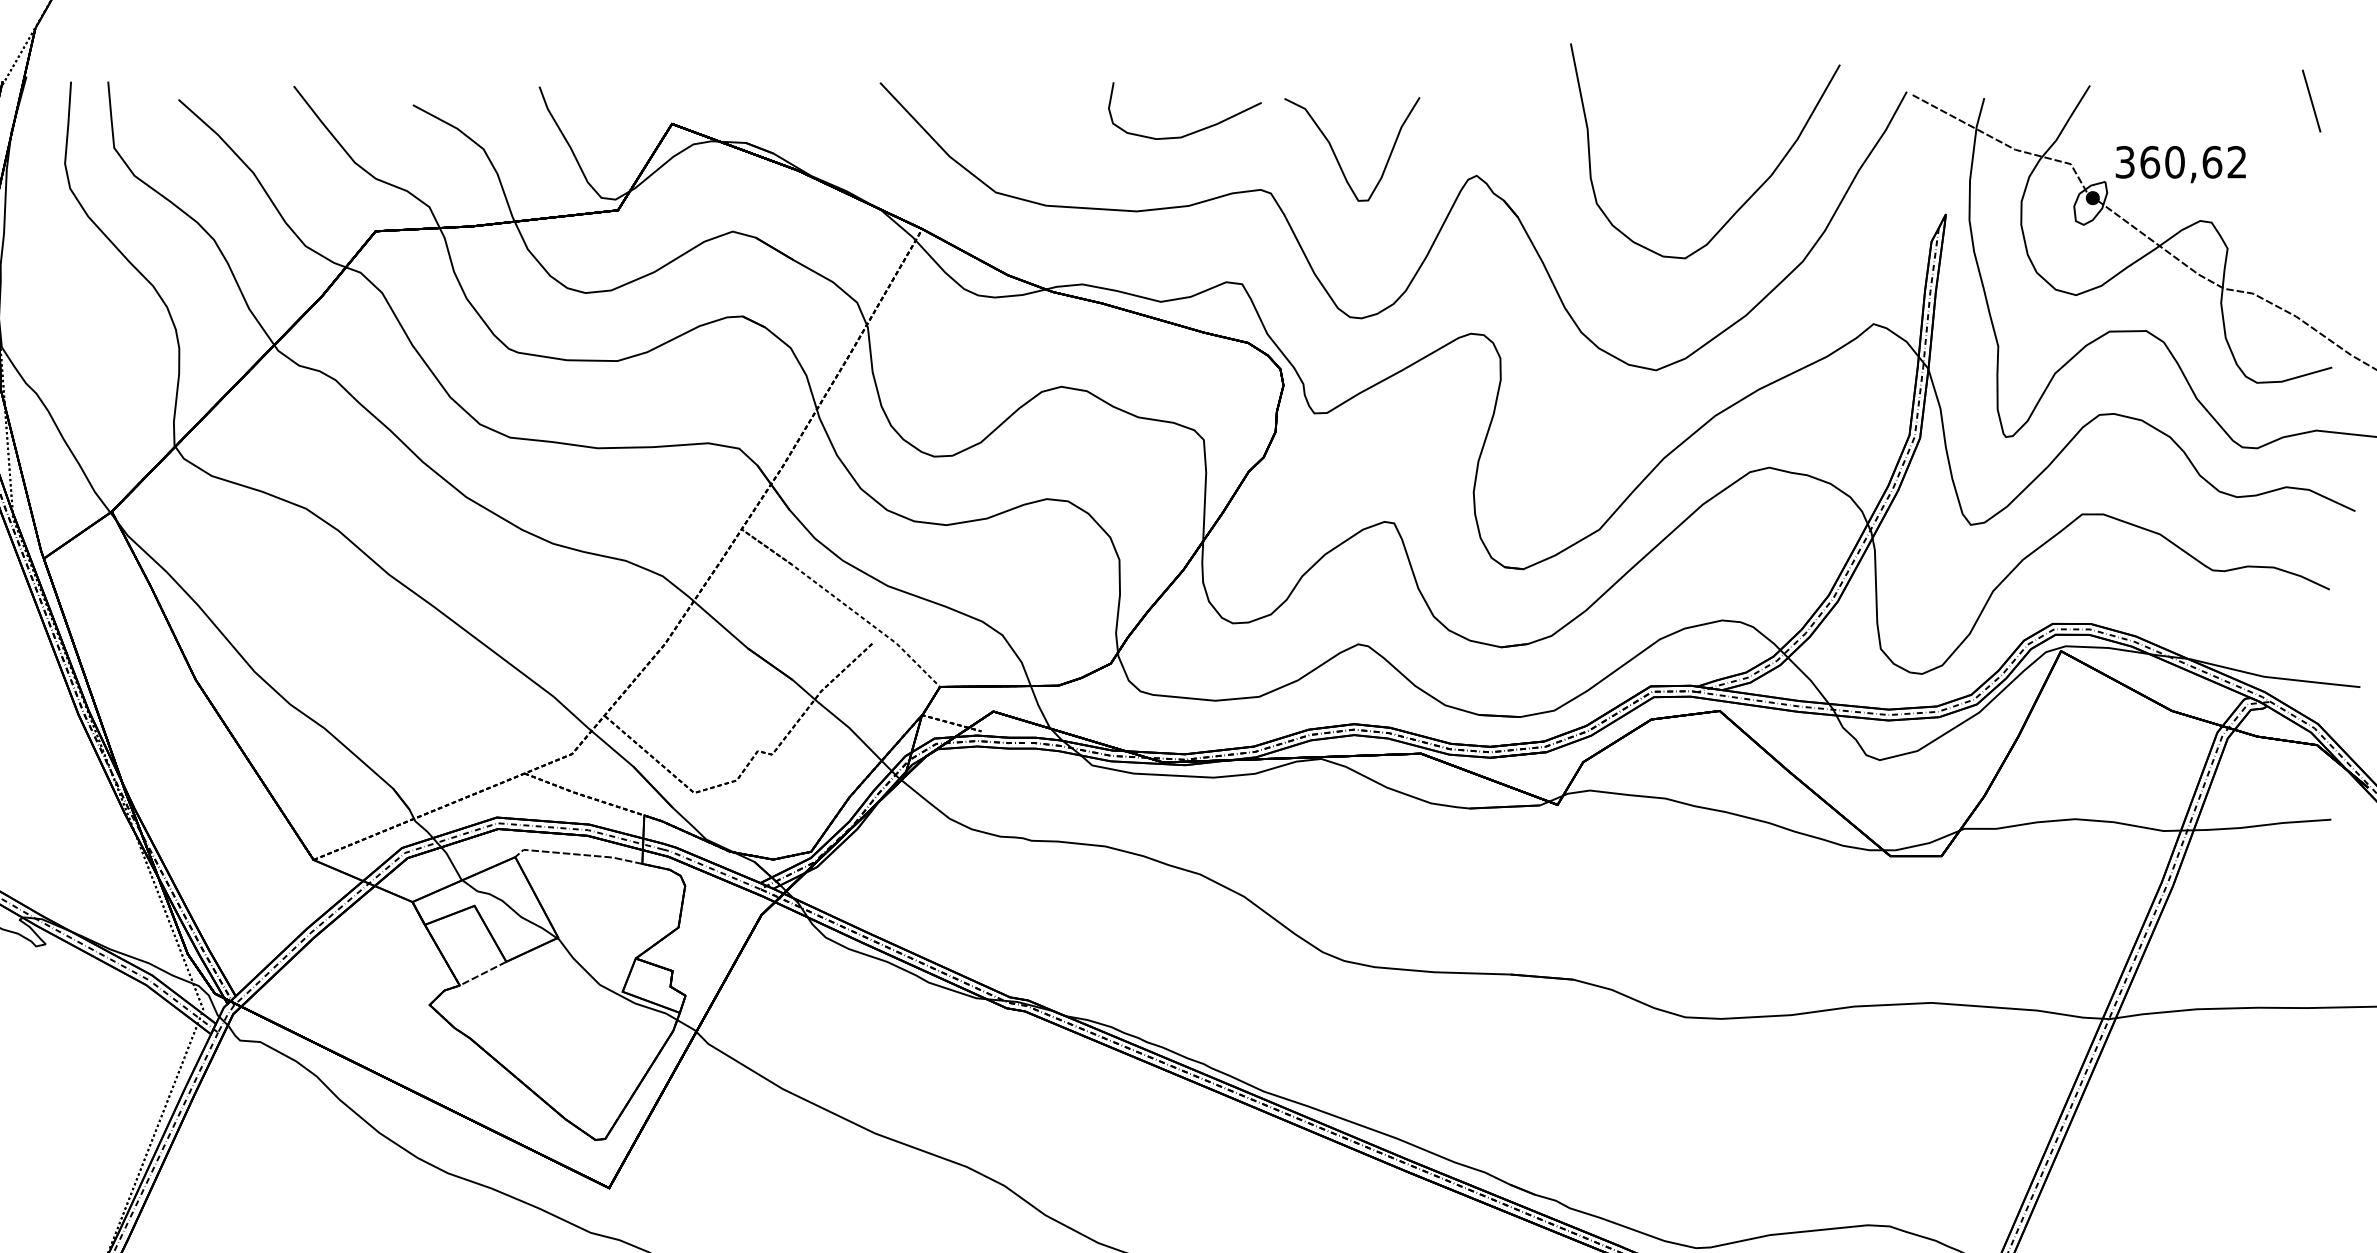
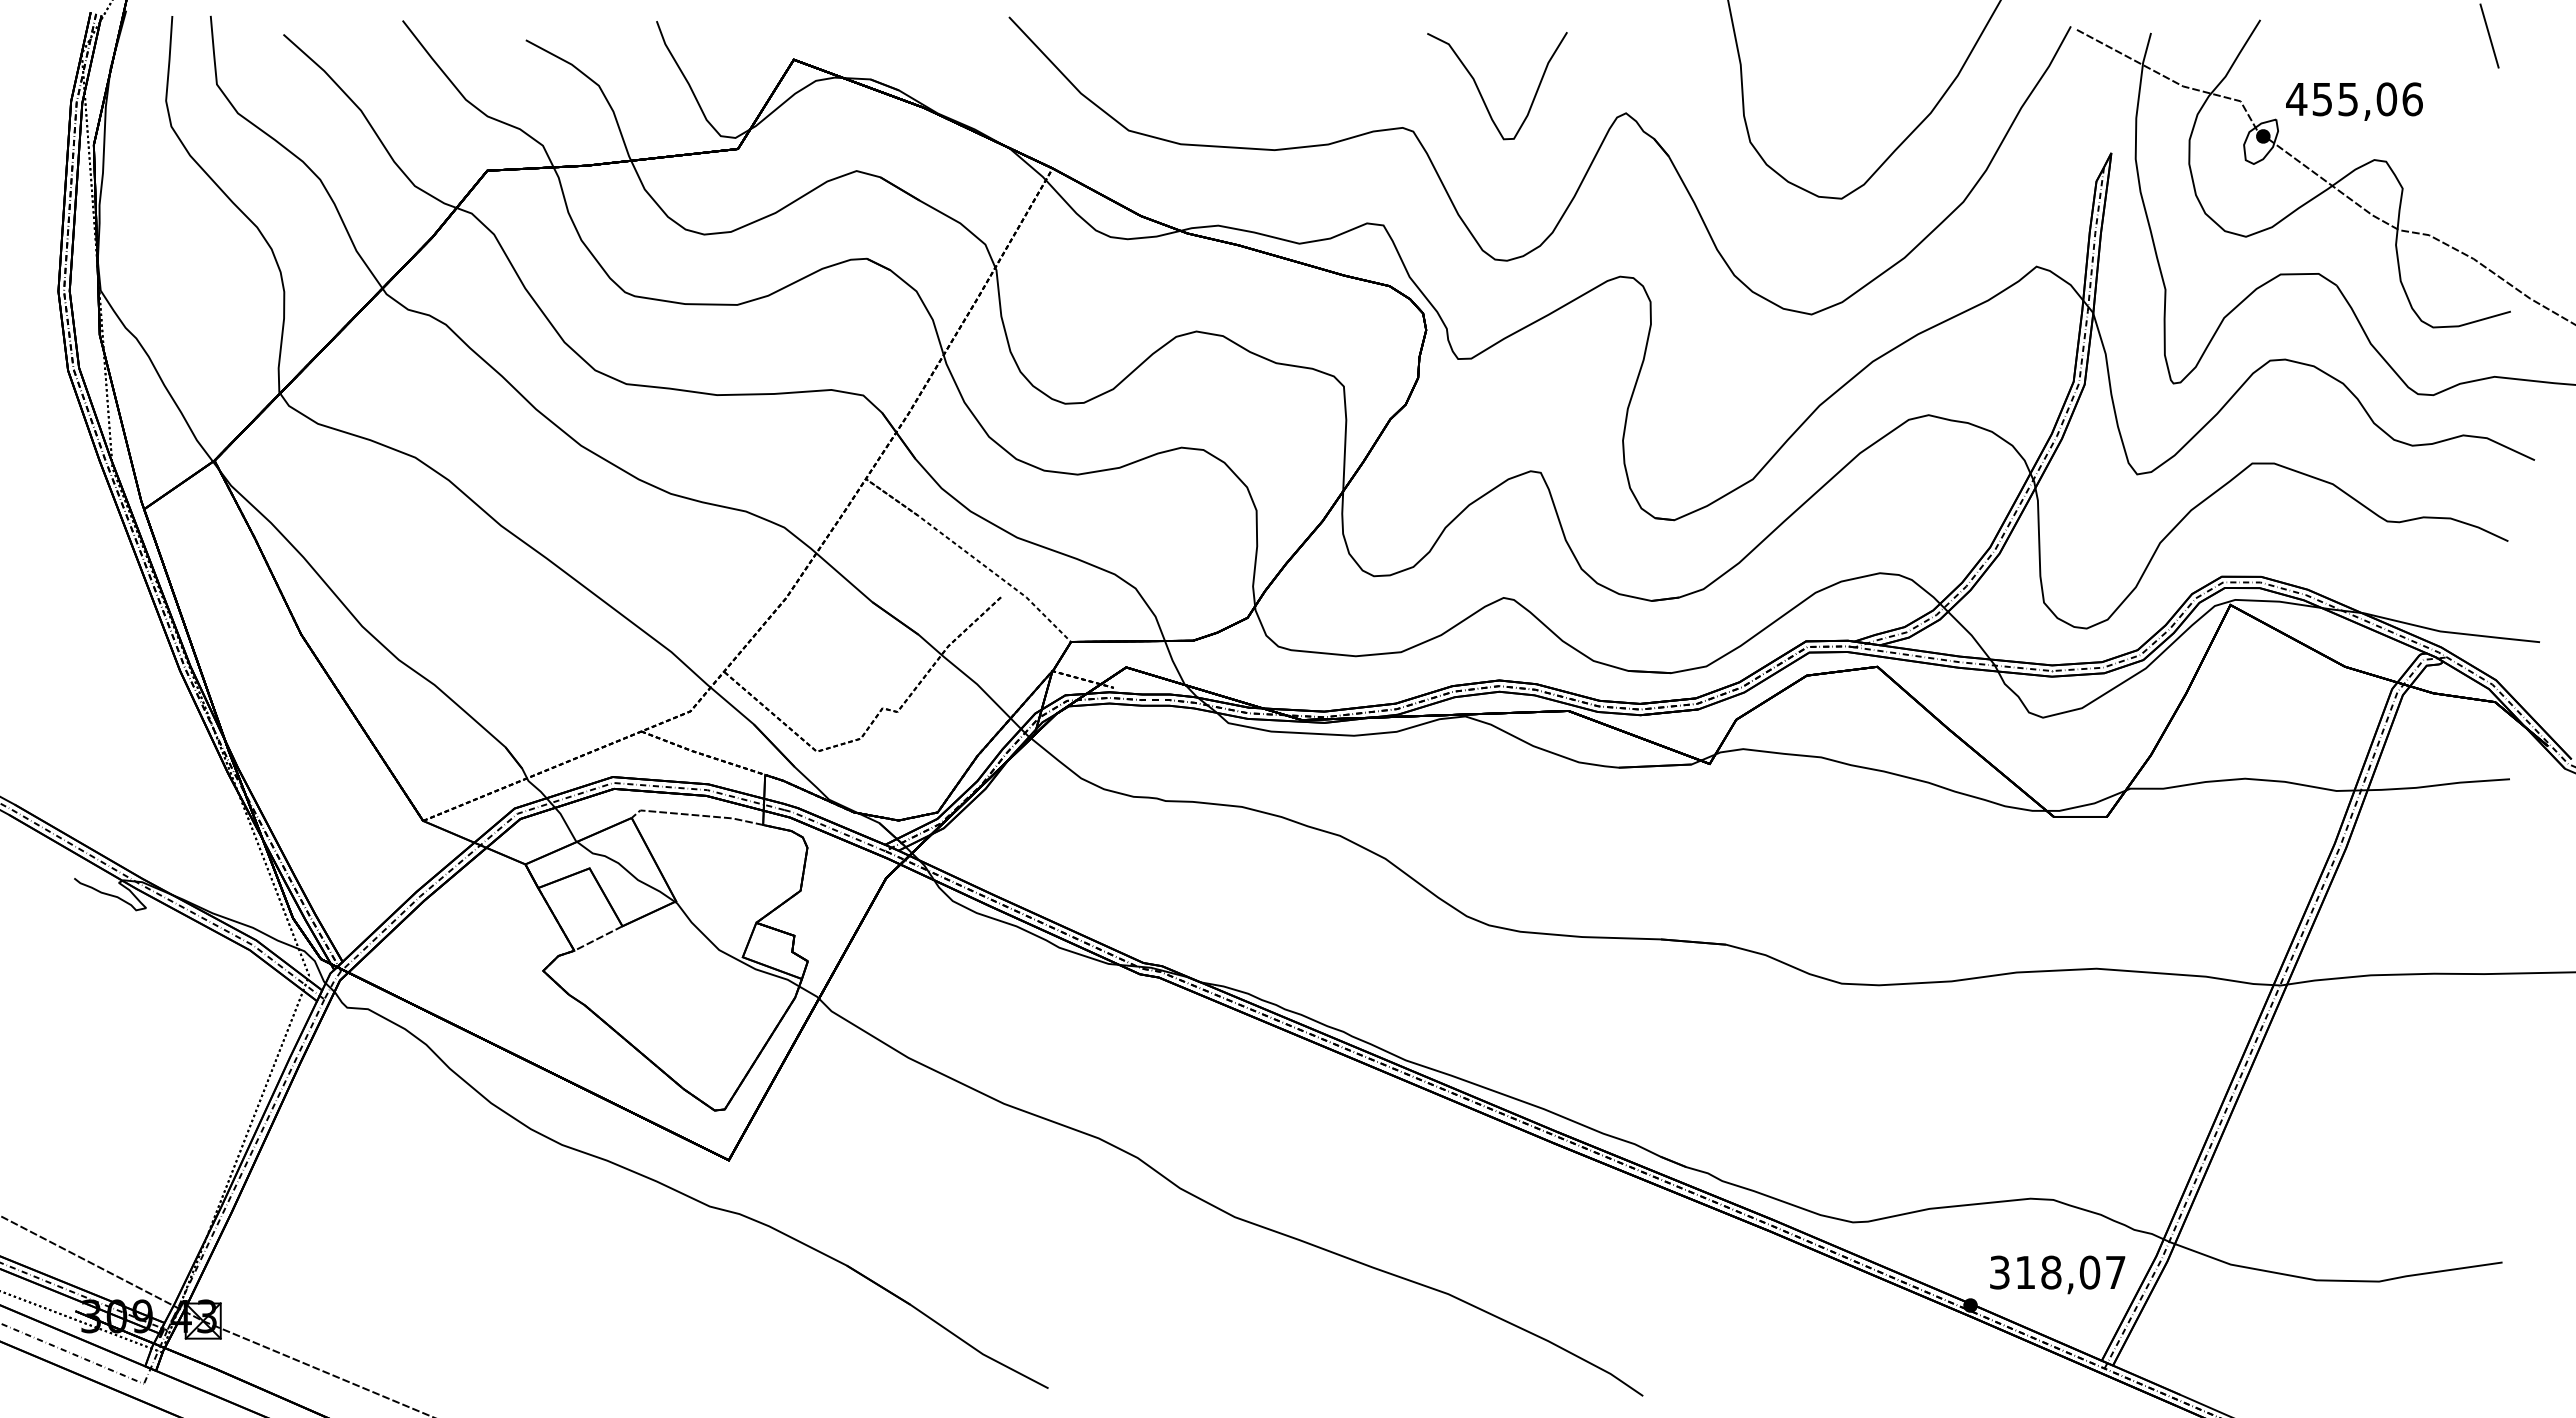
curve: (1193, 131) -> (1333, 67), removed
text: (2181, 162) -> (2354, 99), 360,62 -> 455,06

